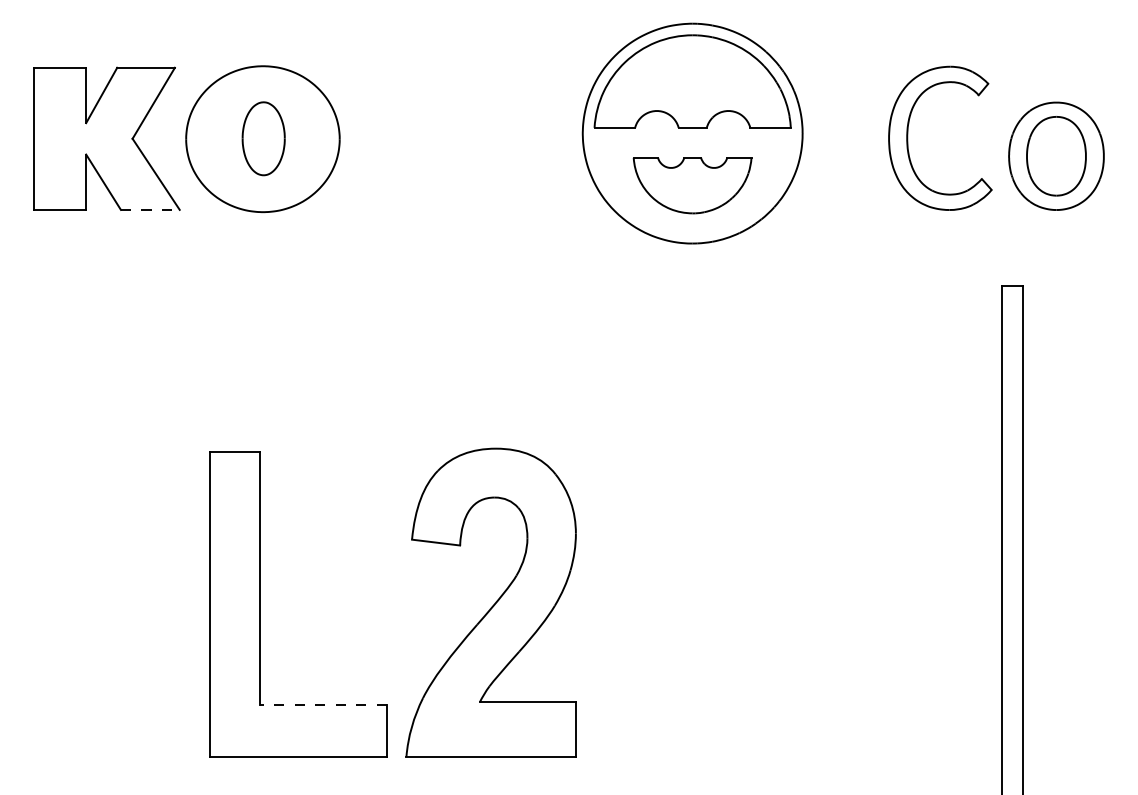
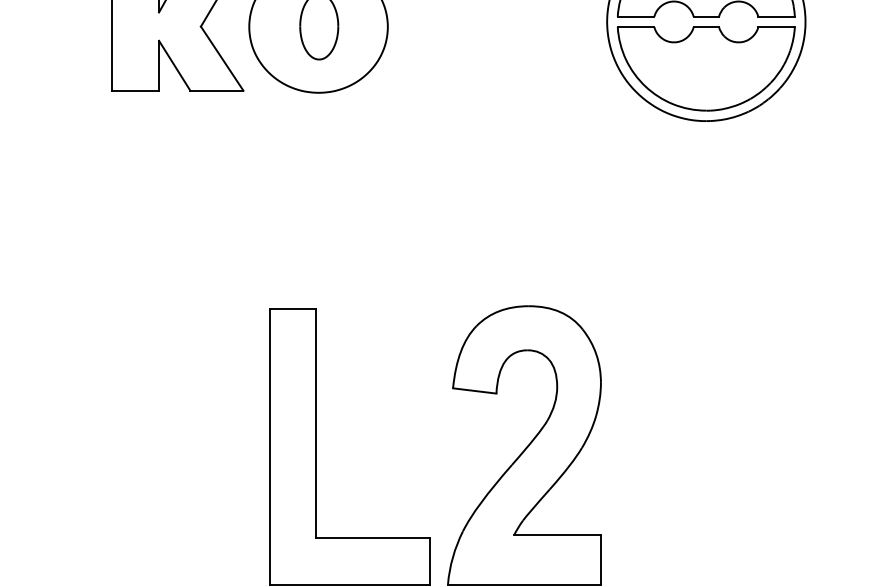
part: (692, 185) -> (706, 68), size x1.67
line: (150, 209) -> (217, 90), dashed -> solid
line: (323, 705) -> (373, 537), dashed -> solid

